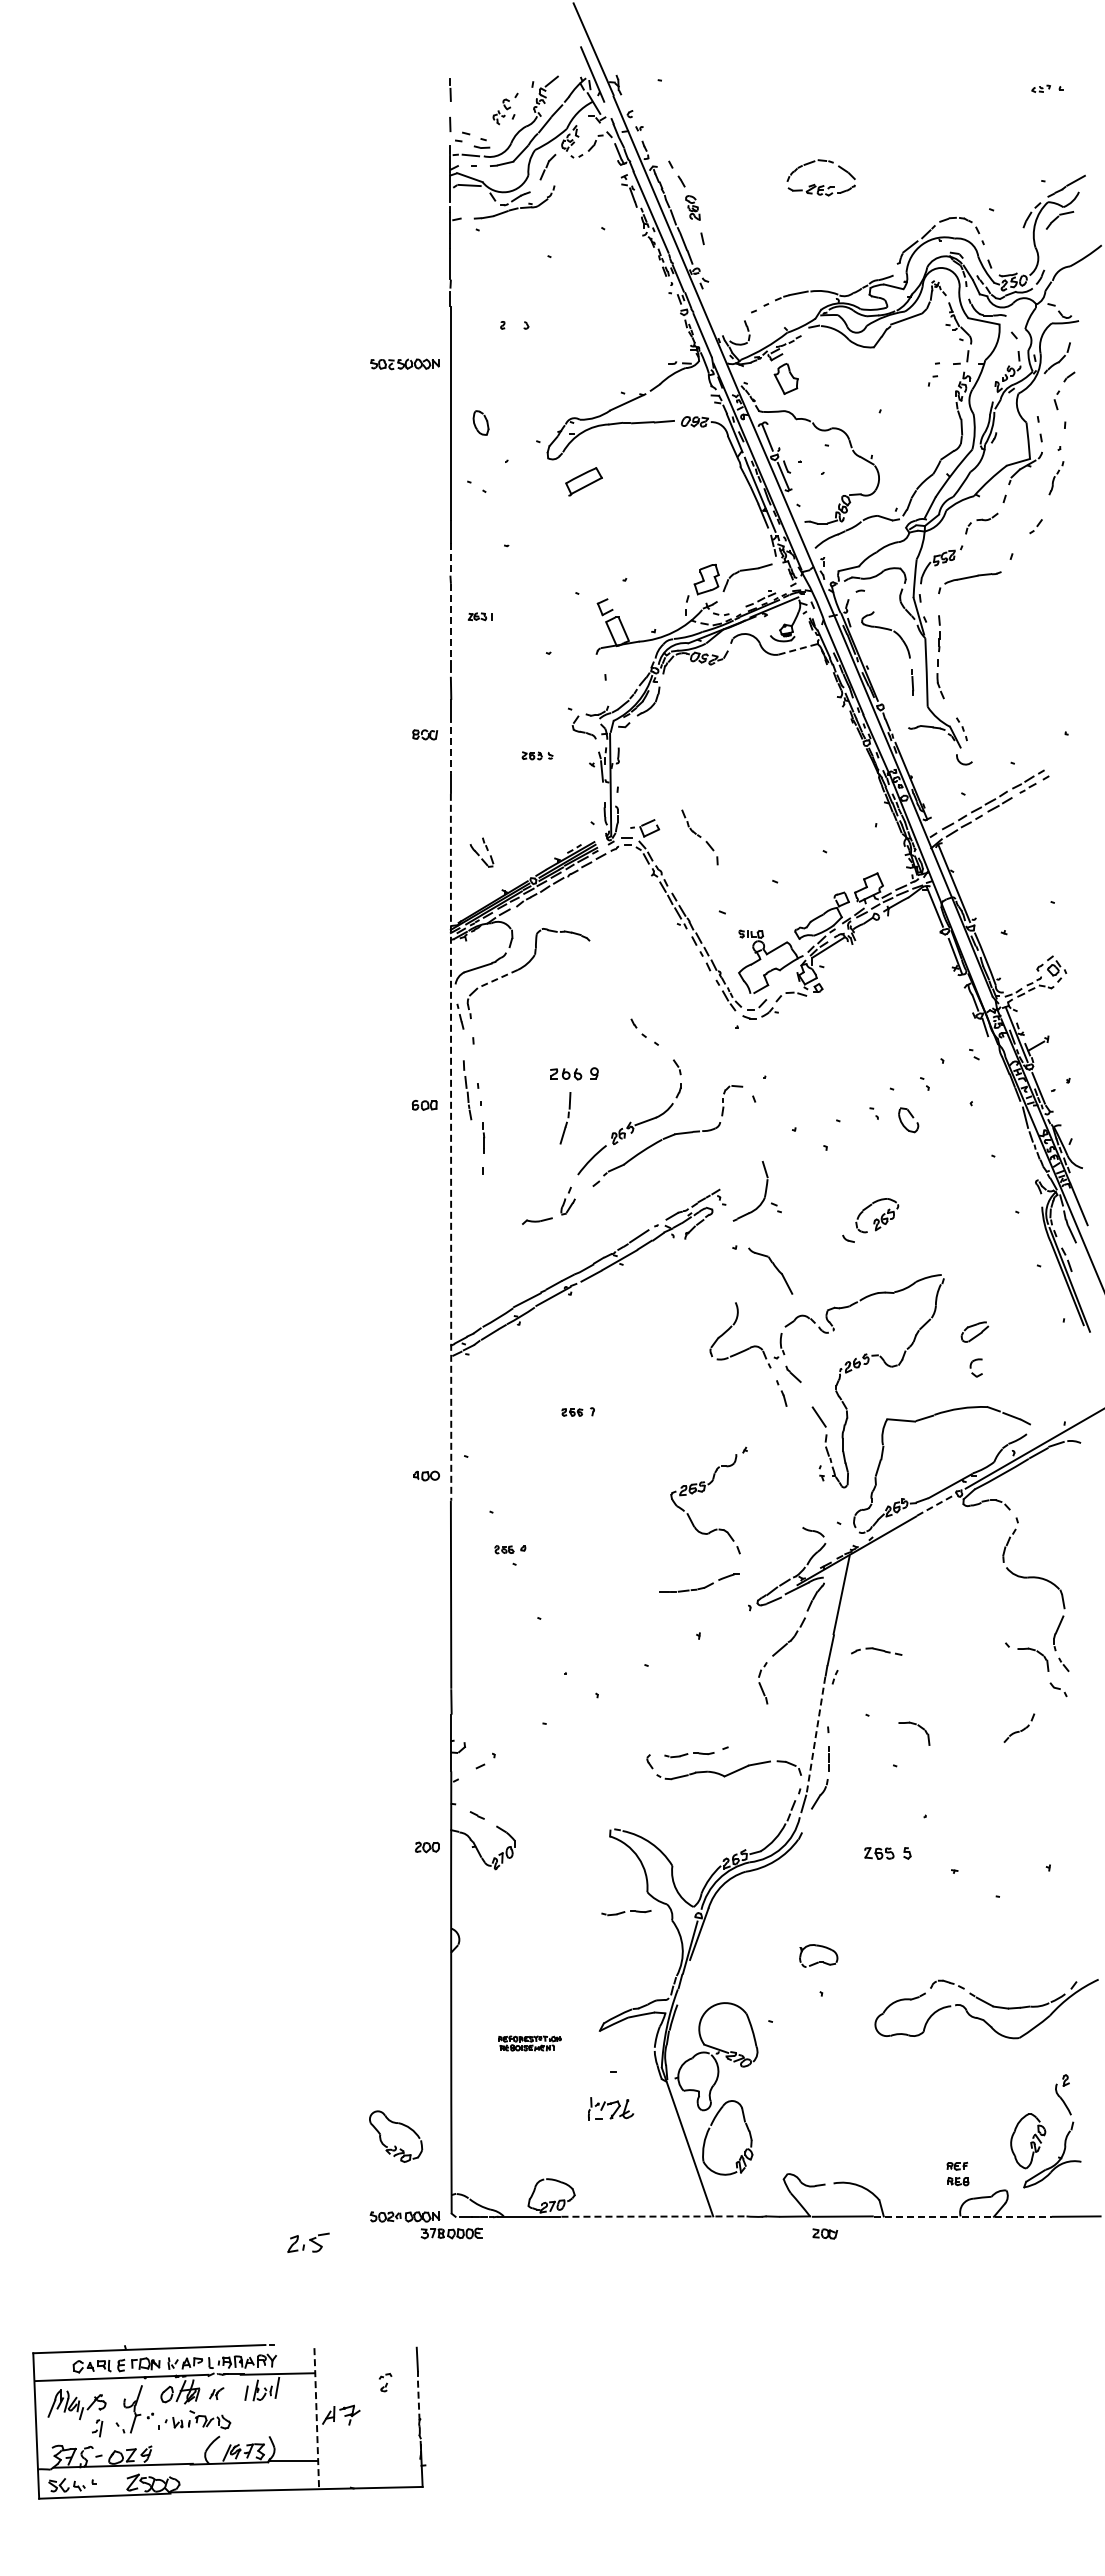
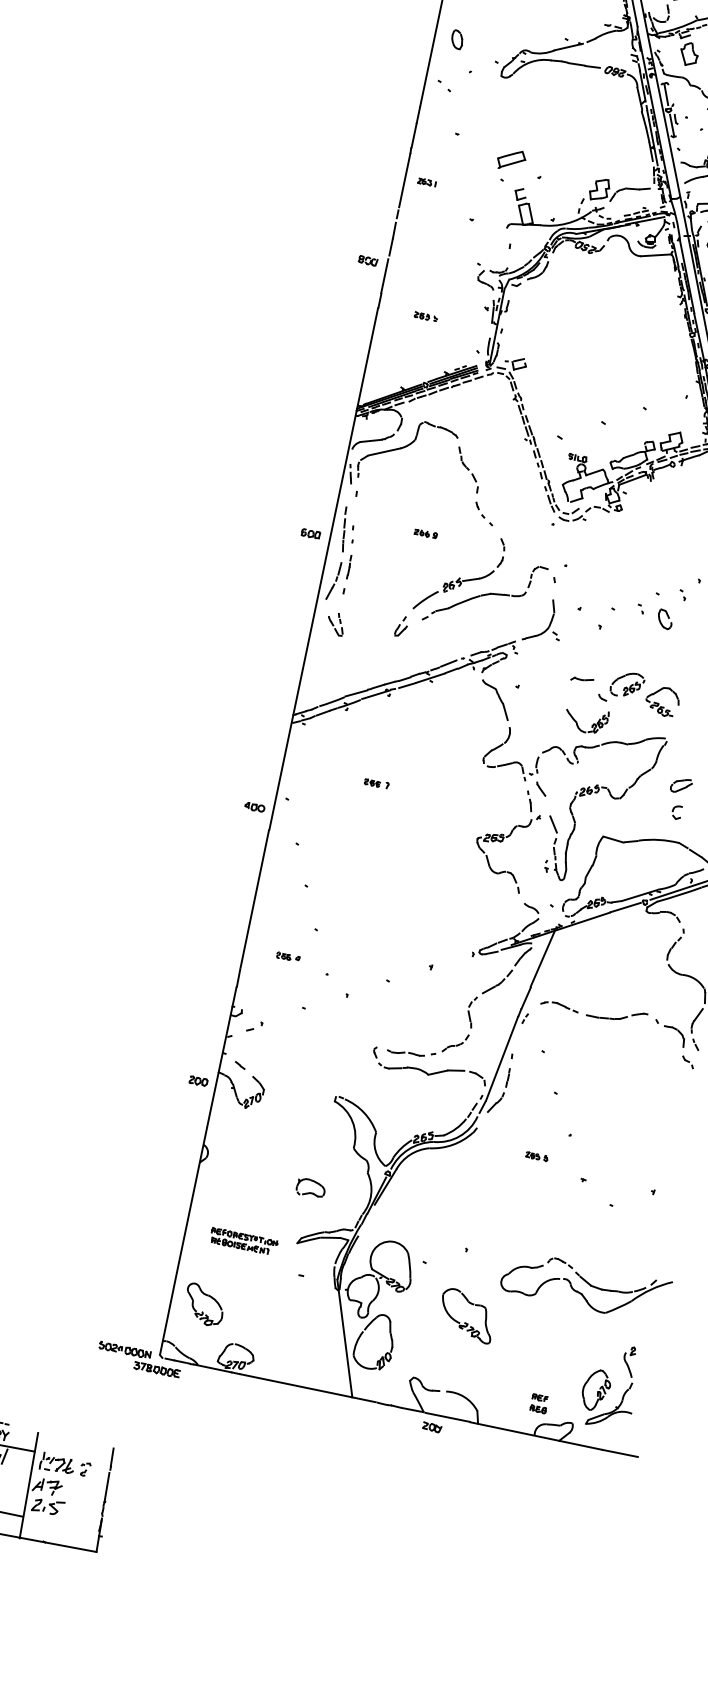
part: (583, 481) -> (511, 159), moved
line: (450, 559) -> (413, 135), dashed -> solid
line: (450, 620) -> (404, 180), dashed -> solid
line: (798, 649) -> (656, 255), dashed -> solid
line: (450, 750) -> (384, 276), dashed -> solid
part: (537, 755) -> (426, 316), moved
part: (699, 837) -> (467, 469), moved
part: (481, 852) -> (335, 623), moved
line: (497, 978) -> (383, 451), dashed -> solid
part: (574, 1073) -> (426, 533), size x0.62
part: (565, 1118) -> (333, 581), moved
line: (451, 1147) -> (324, 569), dashed -> solid
part: (764, 1192) -> (549, 623), moved
part: (537, 1220) -> (582, 679), moved
part: (927, 1227) -> (662, 701), added
part: (770, 1270) -> (495, 699), moved
part: (842, 1277) -> (592, 725), added
part: (704, 1491) -> (502, 841), moved
line: (935, 1505) -> (625, 907), dashed -> solid
part: (510, 1549) -> (288, 957), moved
part: (699, 1582) -> (617, 1014), moved
part: (919, 1727) -> (579, 1068), removed
part: (1019, 1727) -> (455, 1042), moved
line: (815, 1735) -> (501, 1058), dashed -> solid
part: (887, 1853) -> (536, 1156), size x0.62
part: (626, 1913) -> (335, 1160), removed
part: (818, 1955) -> (310, 1187), moved
part: (529, 2043) -> (243, 1241), size x1.43
part: (839, 2088) -> (465, 1322), added
part: (611, 2108) -> (57, 1463), moved
part: (395, 2145) -> (202, 1311), moved
line: (653, 2216) -> (308, 1388), dashed -> solid
line: (963, 2216) -> (536, 1435), dashed -> solid
part: (308, 2242) -> (48, 1506), moved
line: (418, 2400) -> (106, 1487), dashed -> solid
line: (316, 2419) -> (28, 1485), dashed -> solid

